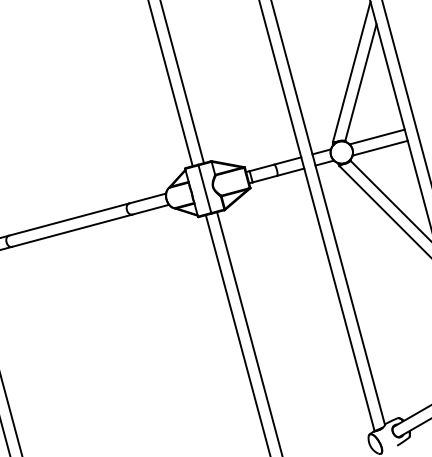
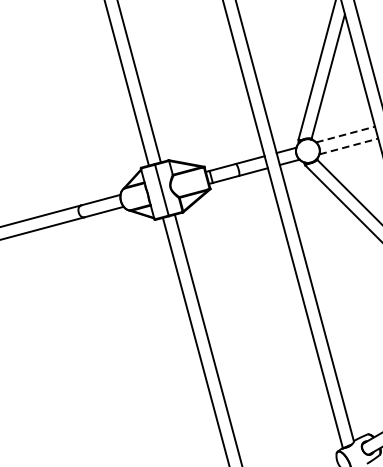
line: (377, 137) -> (345, 135), solid -> dashed
line: (380, 148) -> (349, 146), solid -> dashed

